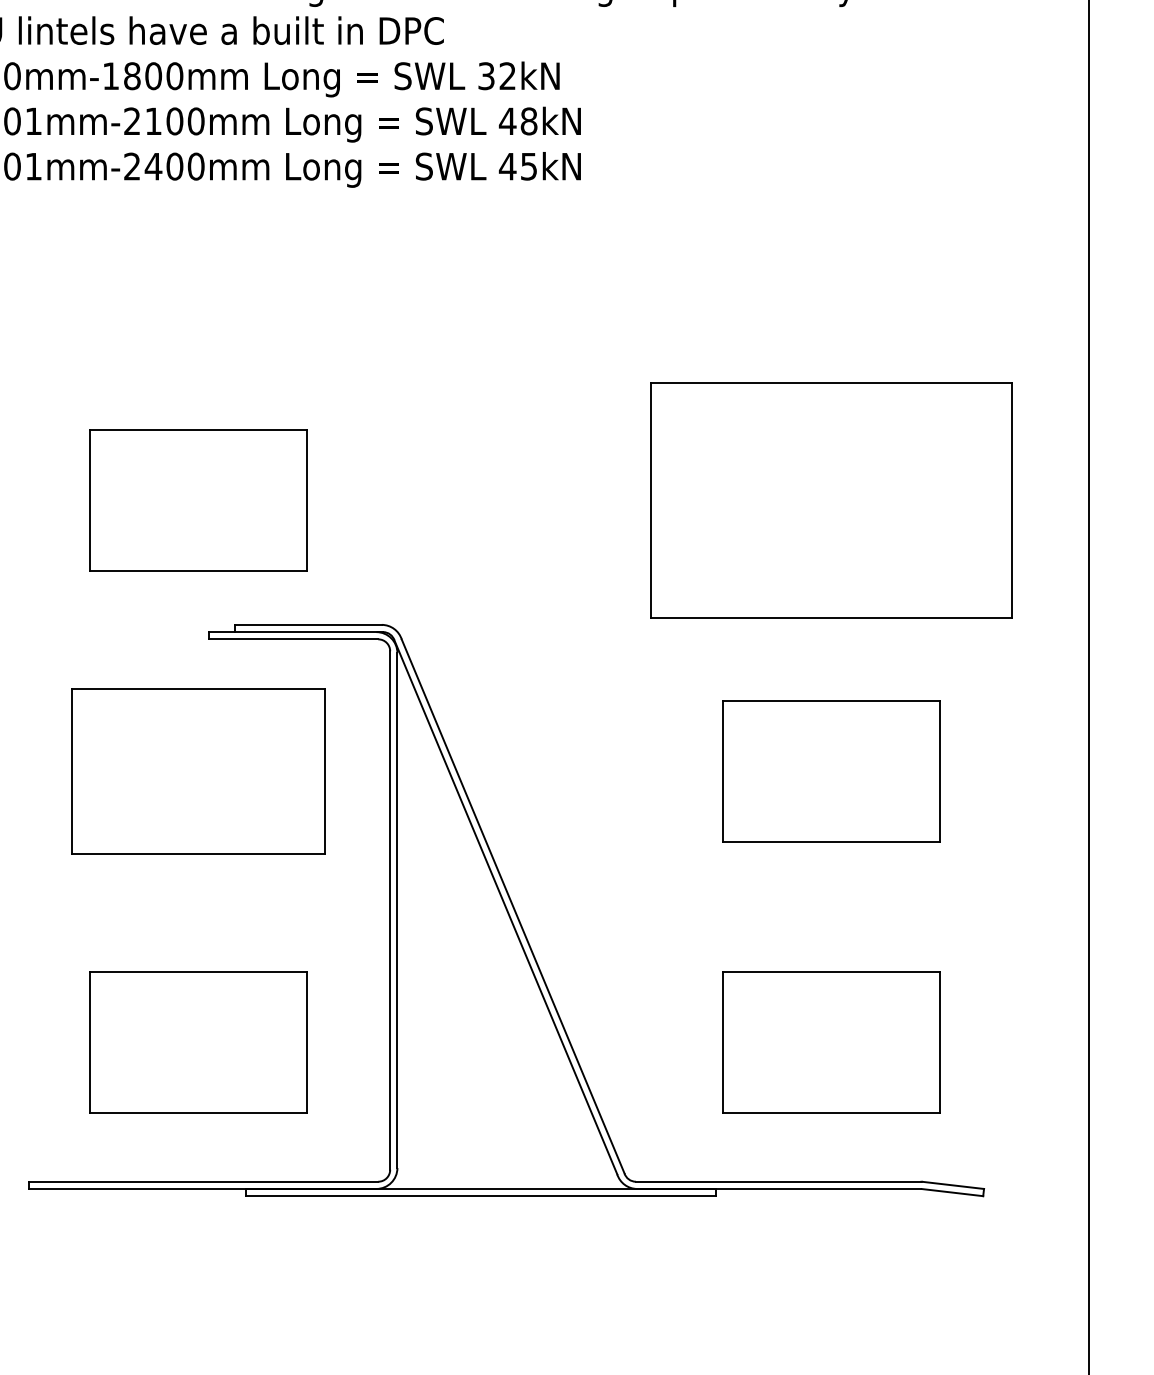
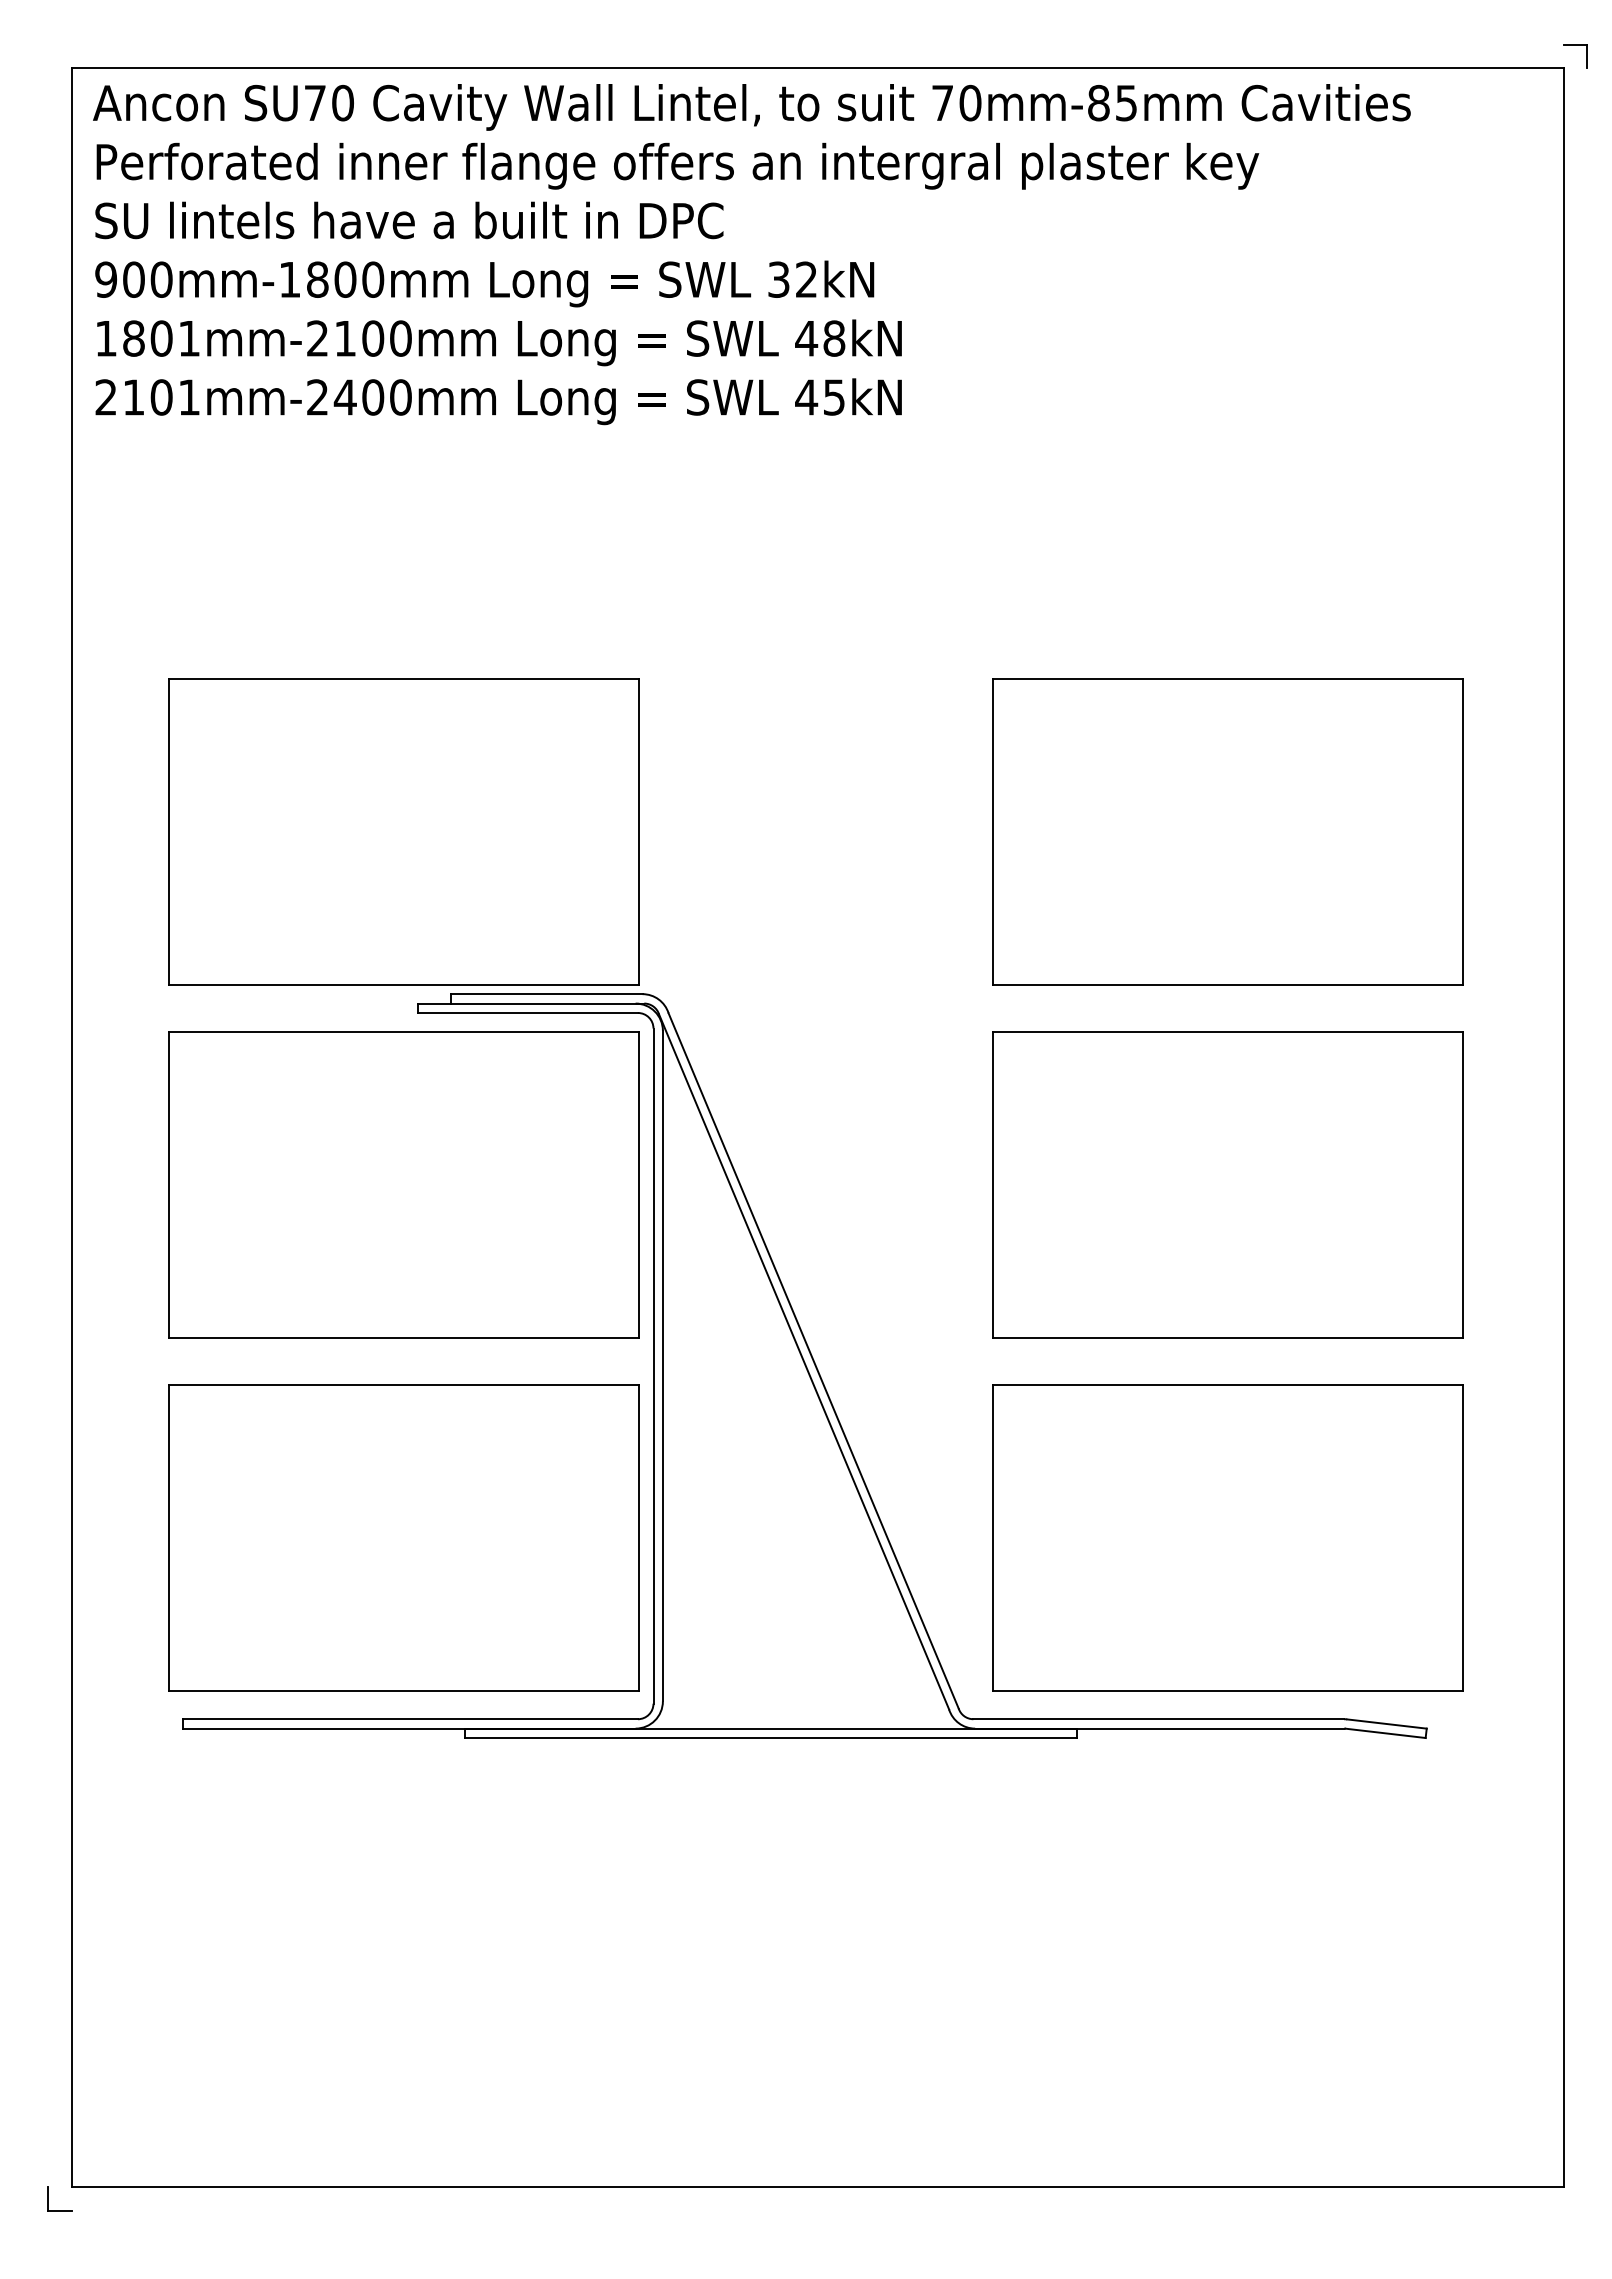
part: (198, 499) -> (403, 831), size x1.67
part: (198, 771) -> (403, 1184), size x1.43
part: (831, 771) -> (1227, 1184), size x1.67
part: (198, 1042) -> (403, 1537), size x1.67
part: (831, 1042) -> (1227, 1537), size x1.67

